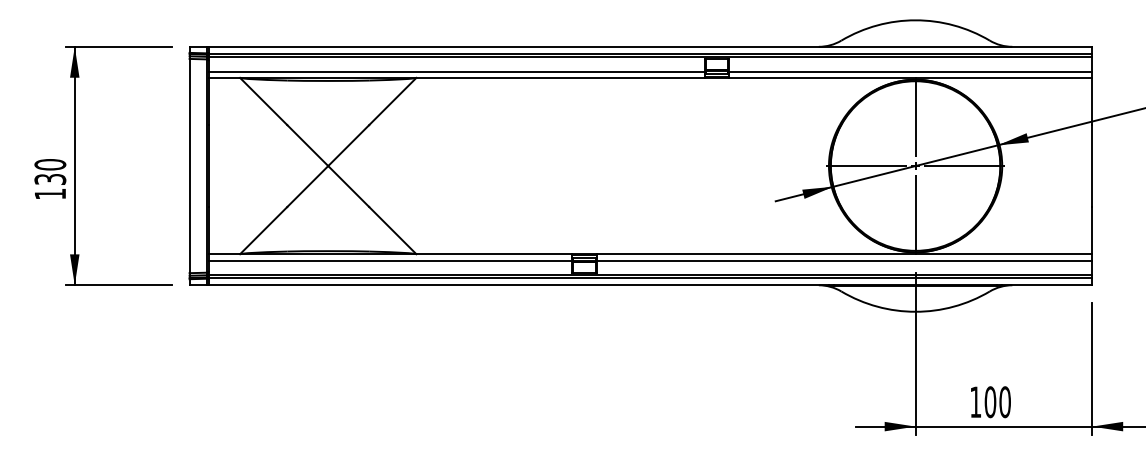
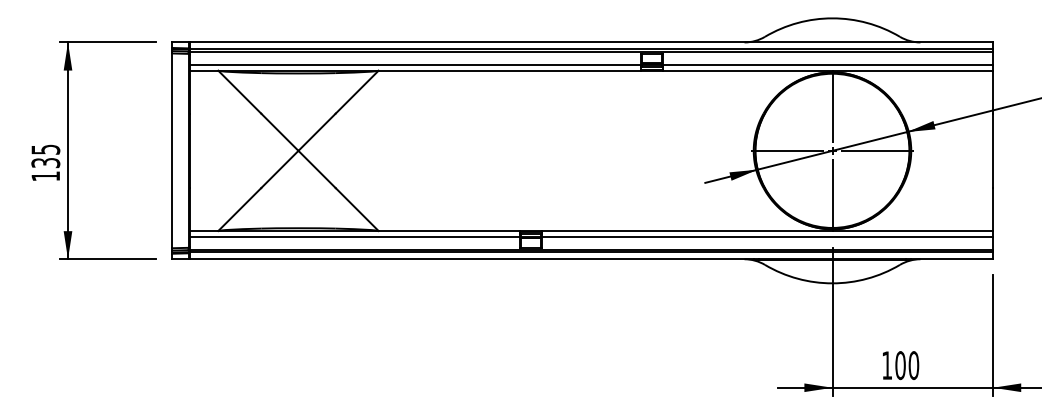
text: (50, 164) -> (45, 149), 130 -> 135

